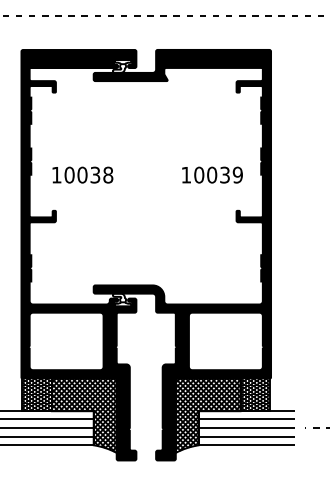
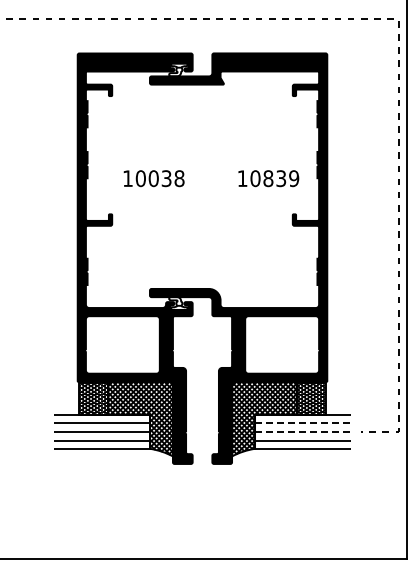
text: (82, 174) -> (153, 178), moved
text: (212, 174) -> (268, 178), 10039 -> 10839
line: (246, 418) -> (302, 422), solid -> dashed
line: (246, 427) -> (302, 431), solid -> dashed

